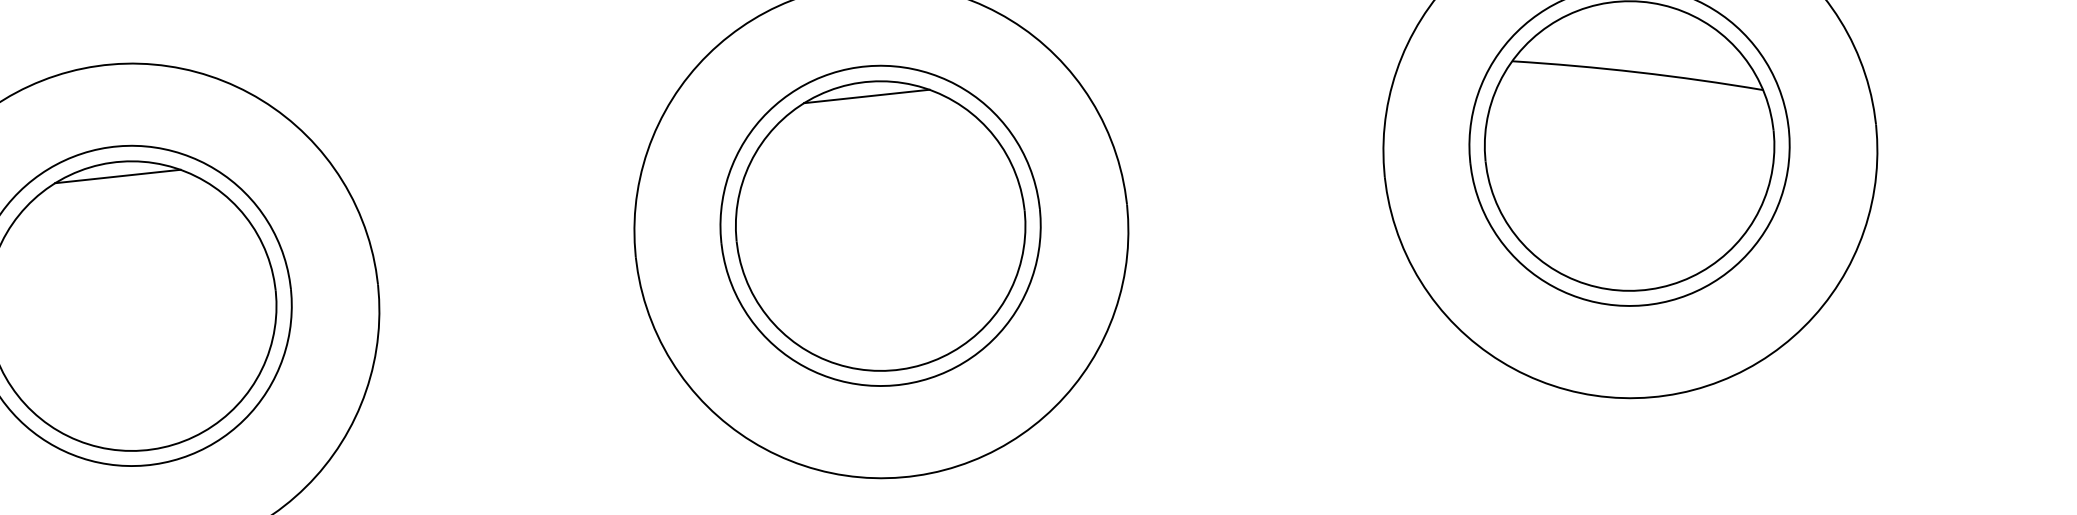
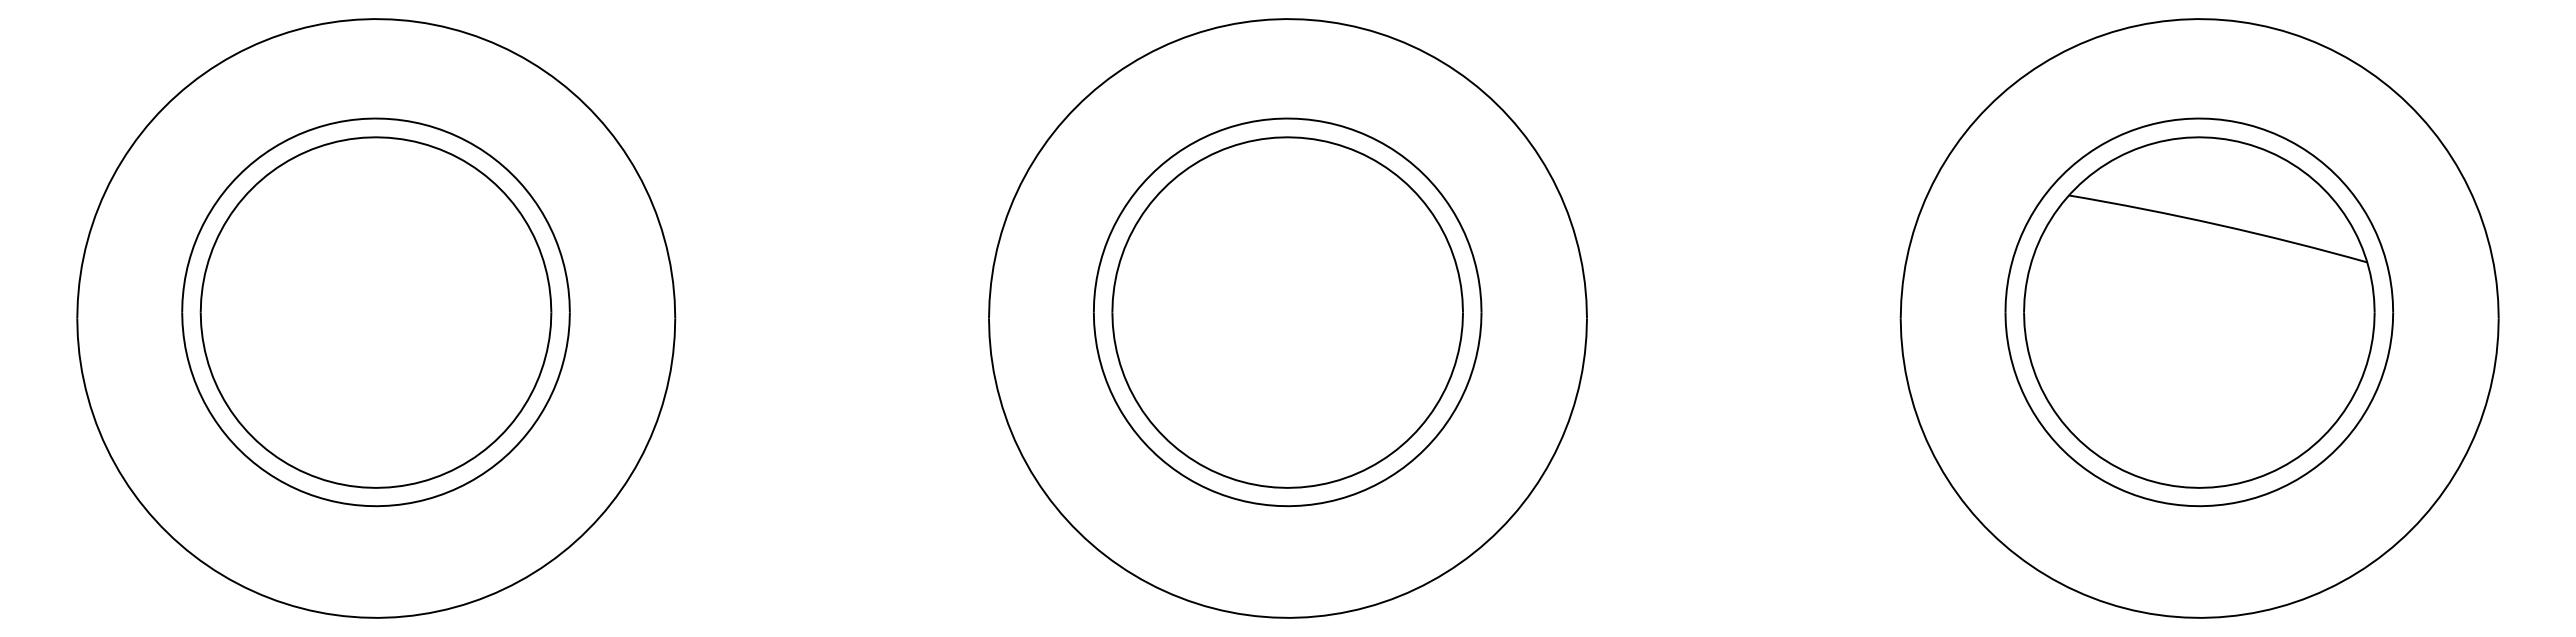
line: (866, 96) -> (1287, 154), removed
line: (117, 176) -> (375, 154), removed

